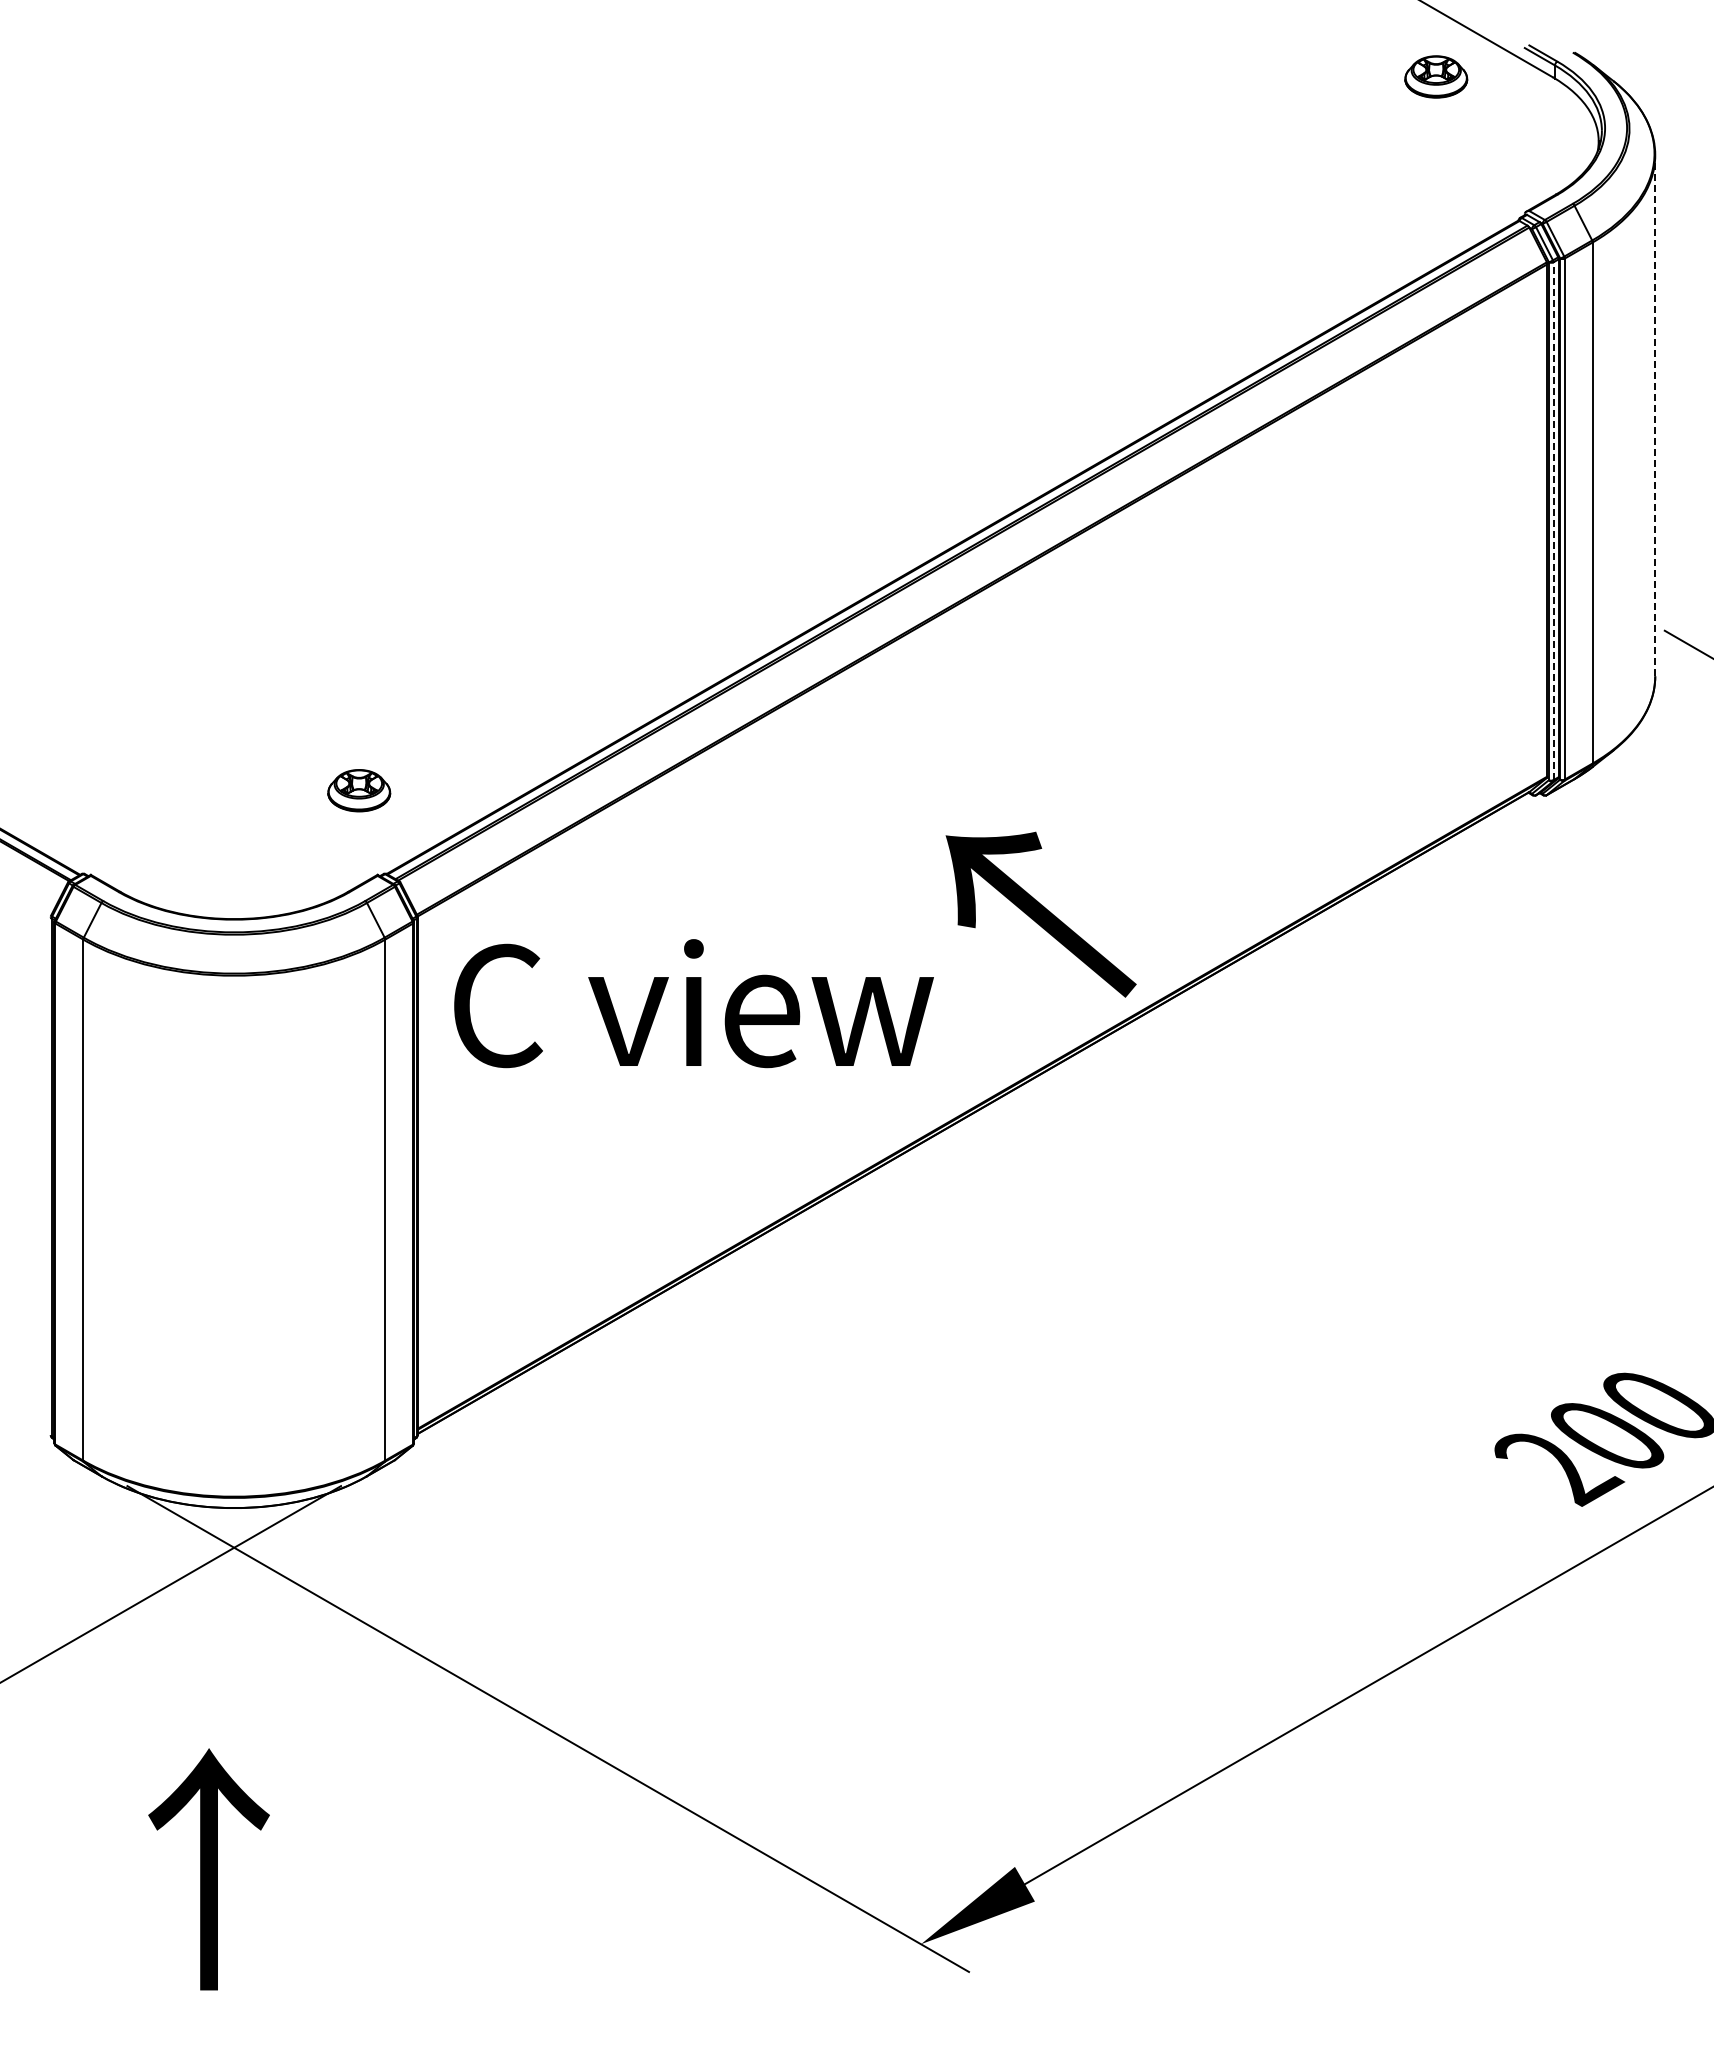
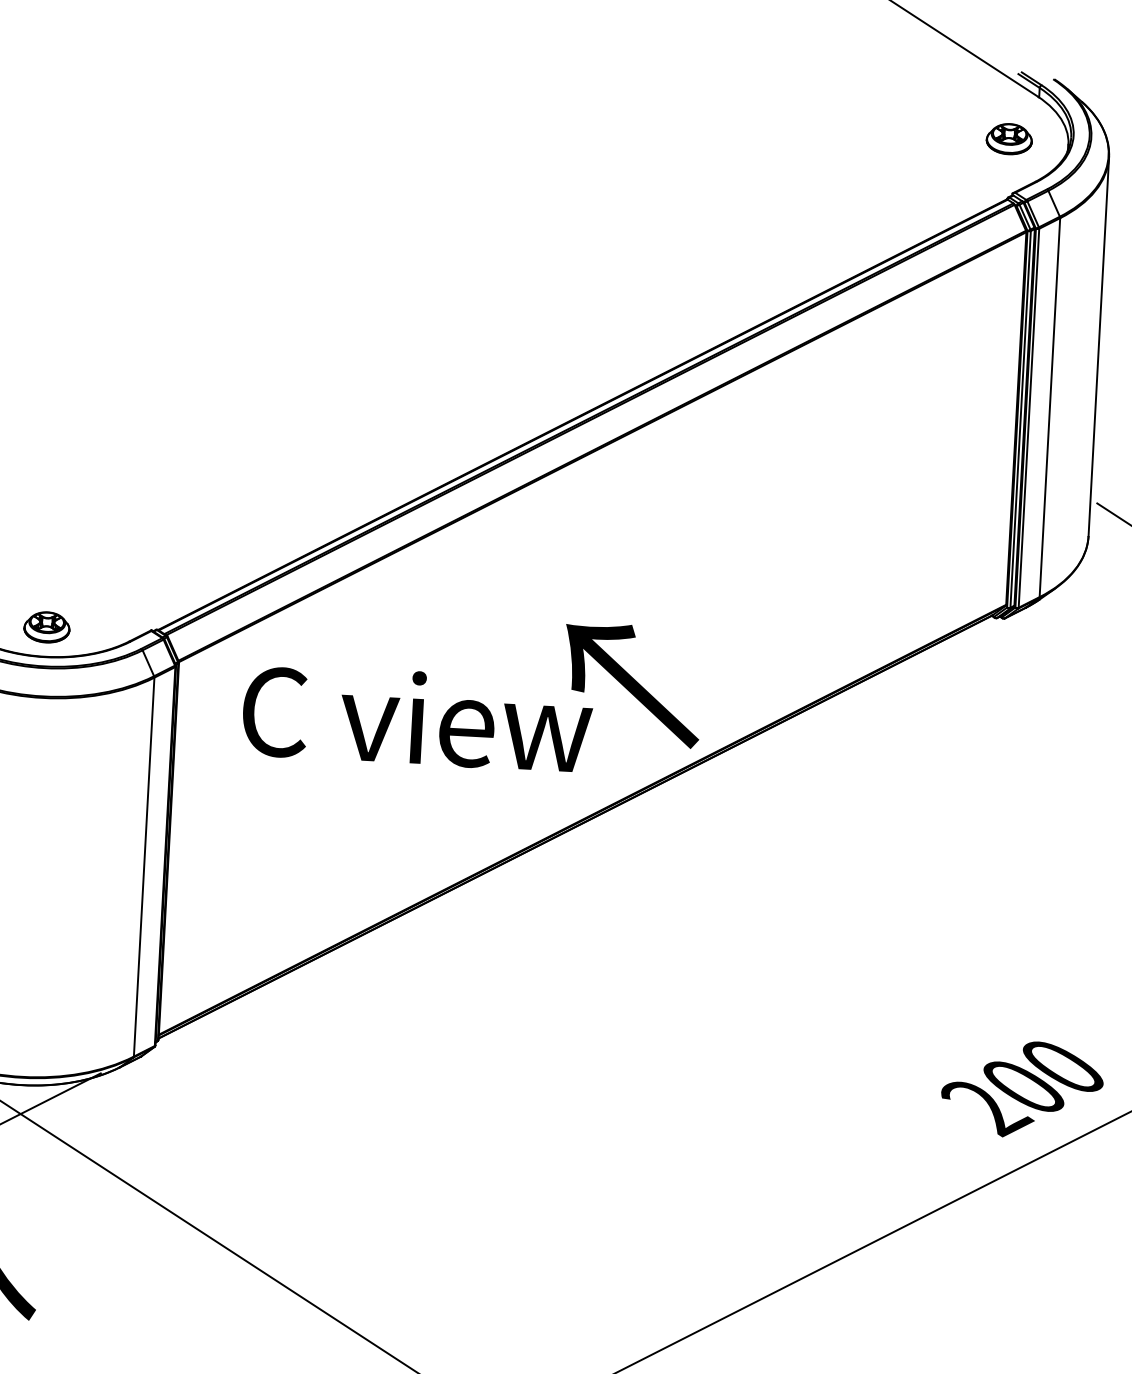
part: (1436, 76) -> (1009, 138), moved
line: (1655, 415) -> (1099, 346), dashed -> solid
line: (1553, 521) -> (1020, 419), dashed -> solid
part: (359, 790) -> (47, 627), moved
text: (693, 1003) -> (417, 718), moved

